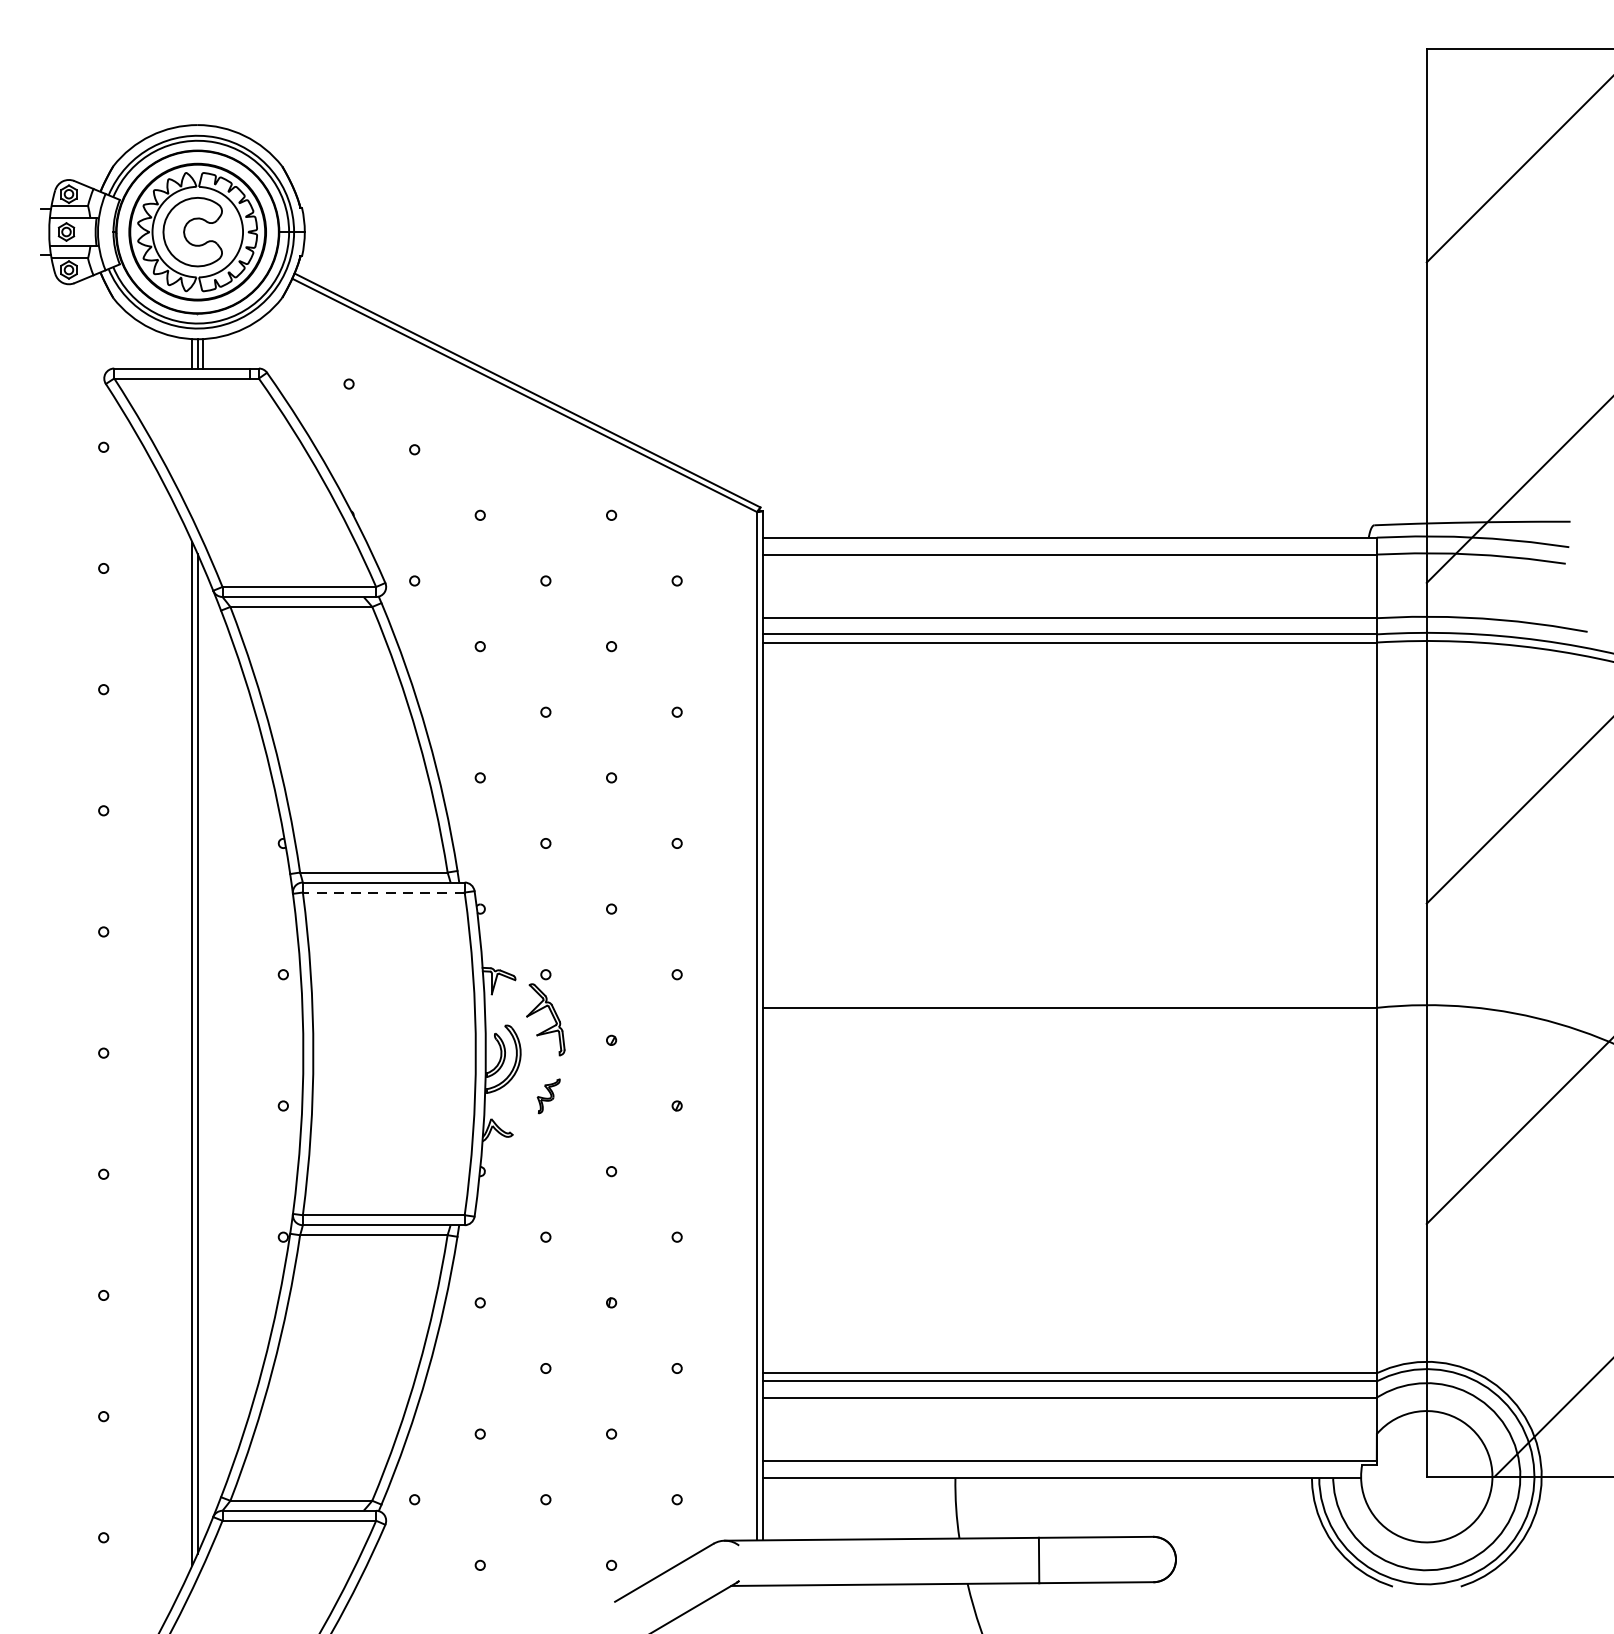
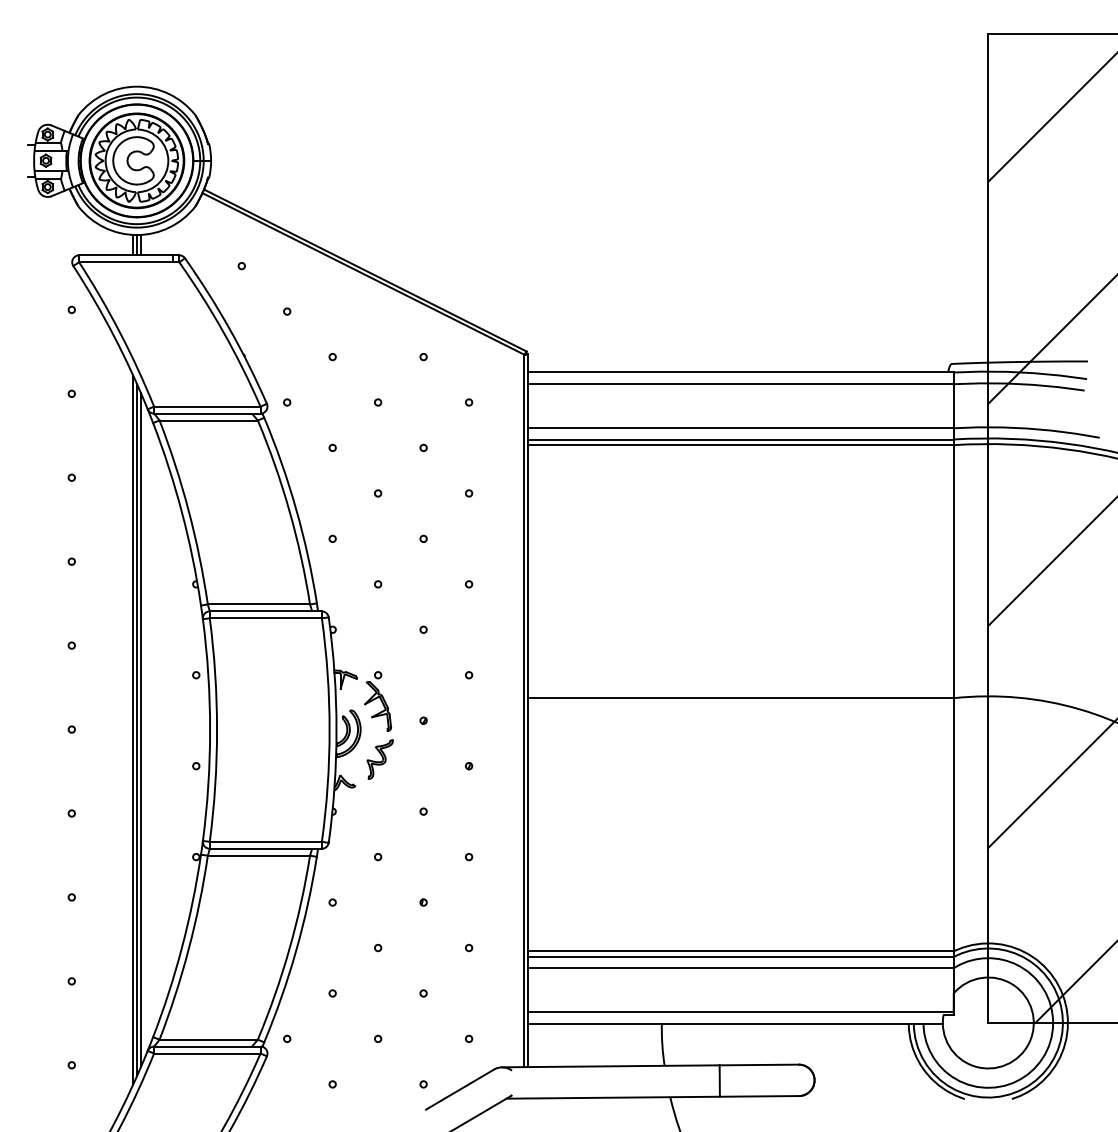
line: (383, 892) -> (265, 618), dashed -> solid
line: (202, 1054) -> (140, 730), added
part: (547, 1096) -> (379, 759), size x1.67

